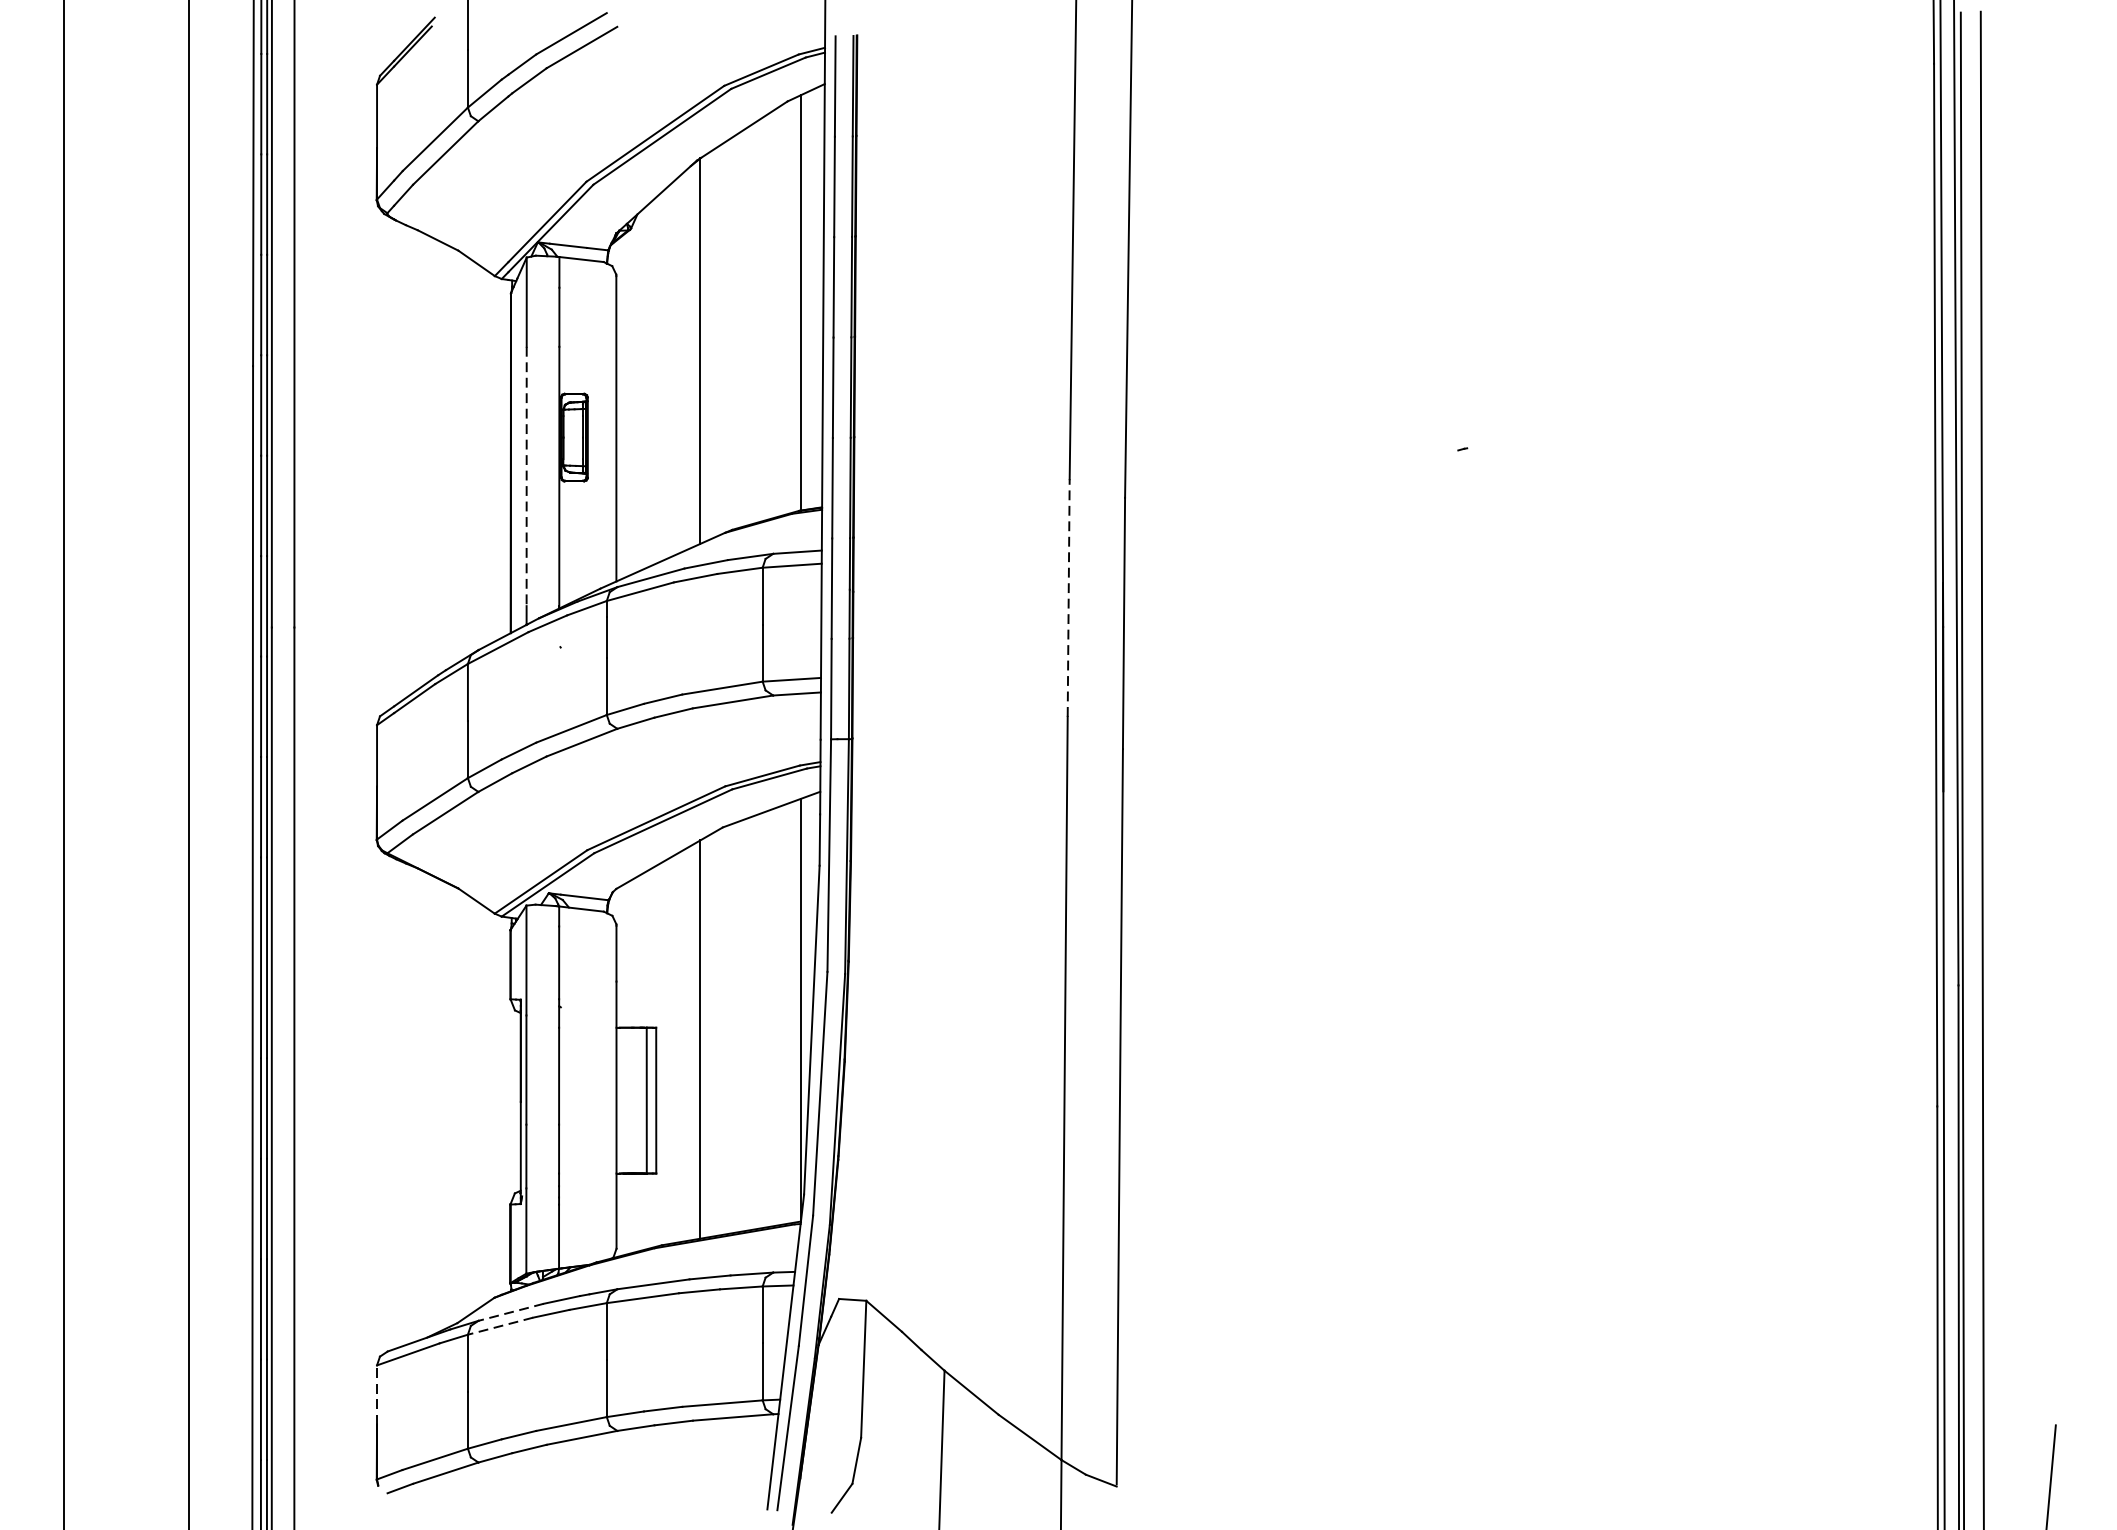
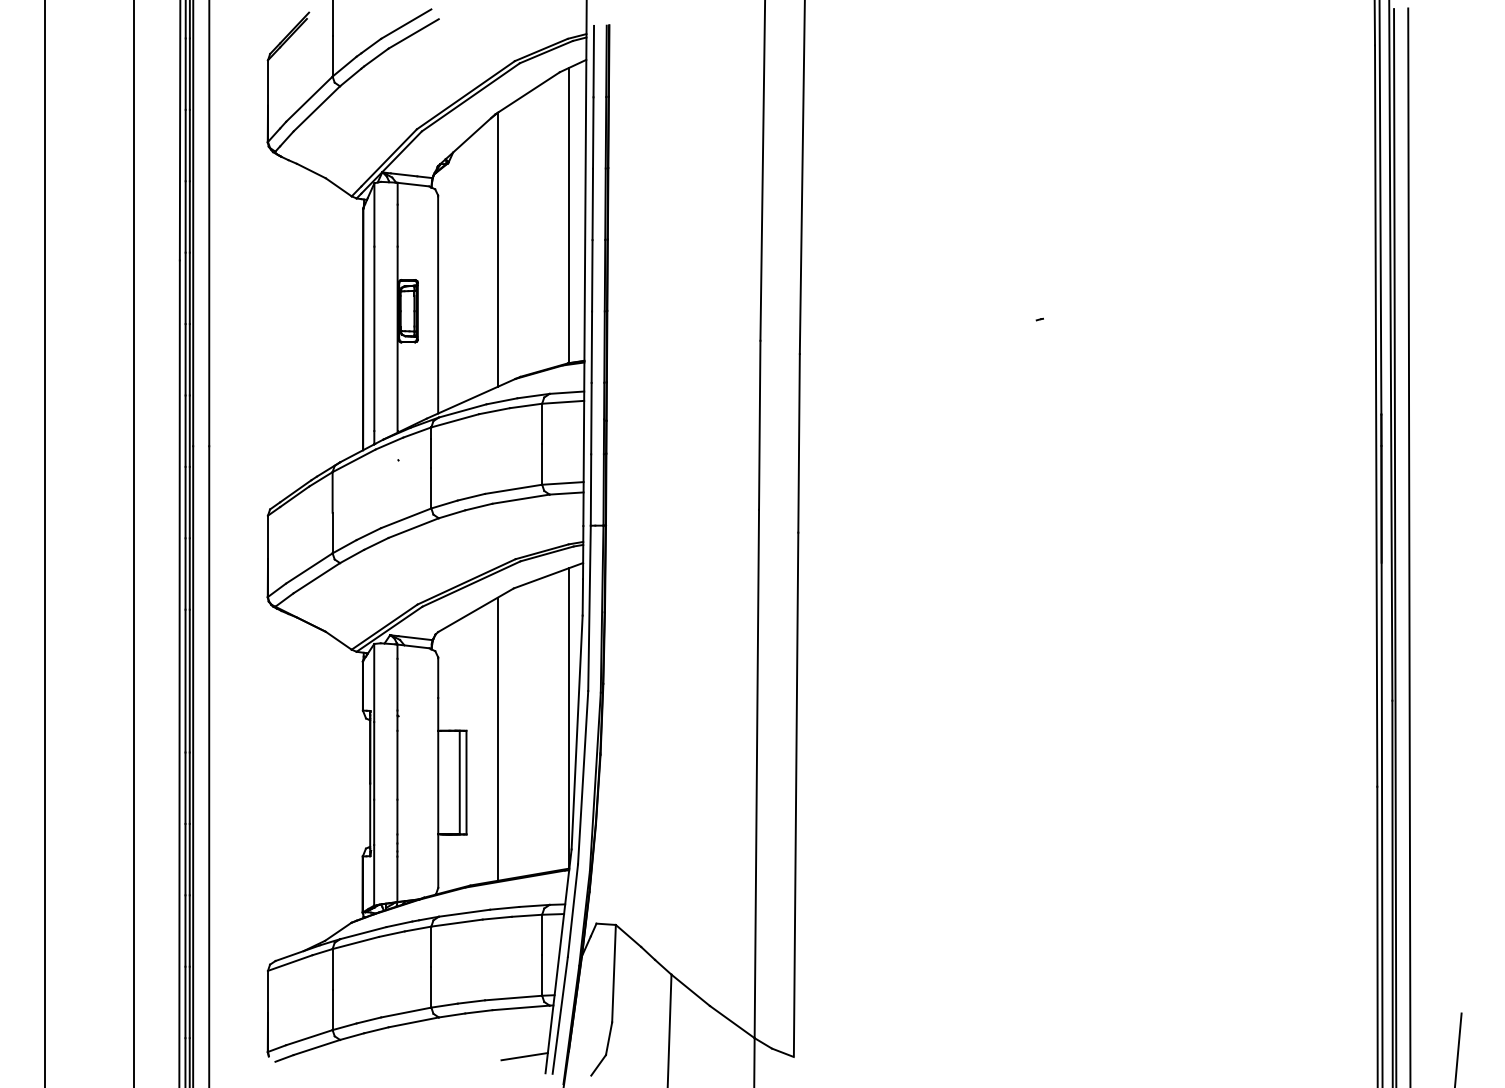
line: (526, 477) -> (374, 339), dashed -> solid
line: (1068, 596) -> (759, 424), dashed -> solid
line: (511, 1312) -> (363, 933), dashed -> solid
line: (500, 1326) -> (355, 943), dashed -> solid
line: (376, 1394) -> (267, 991), dashed -> solid
line: (737, 1485) -> (524, 1056), added

